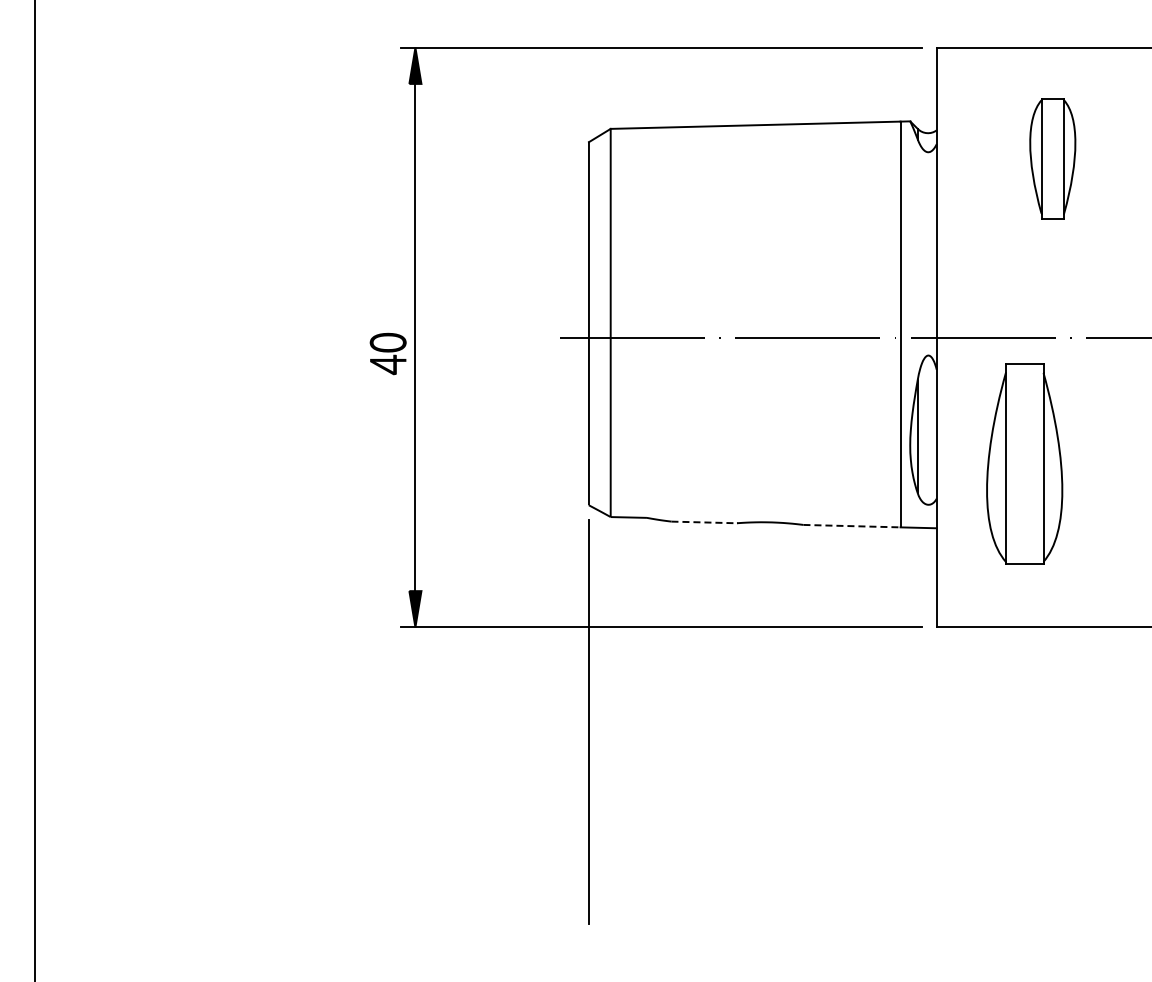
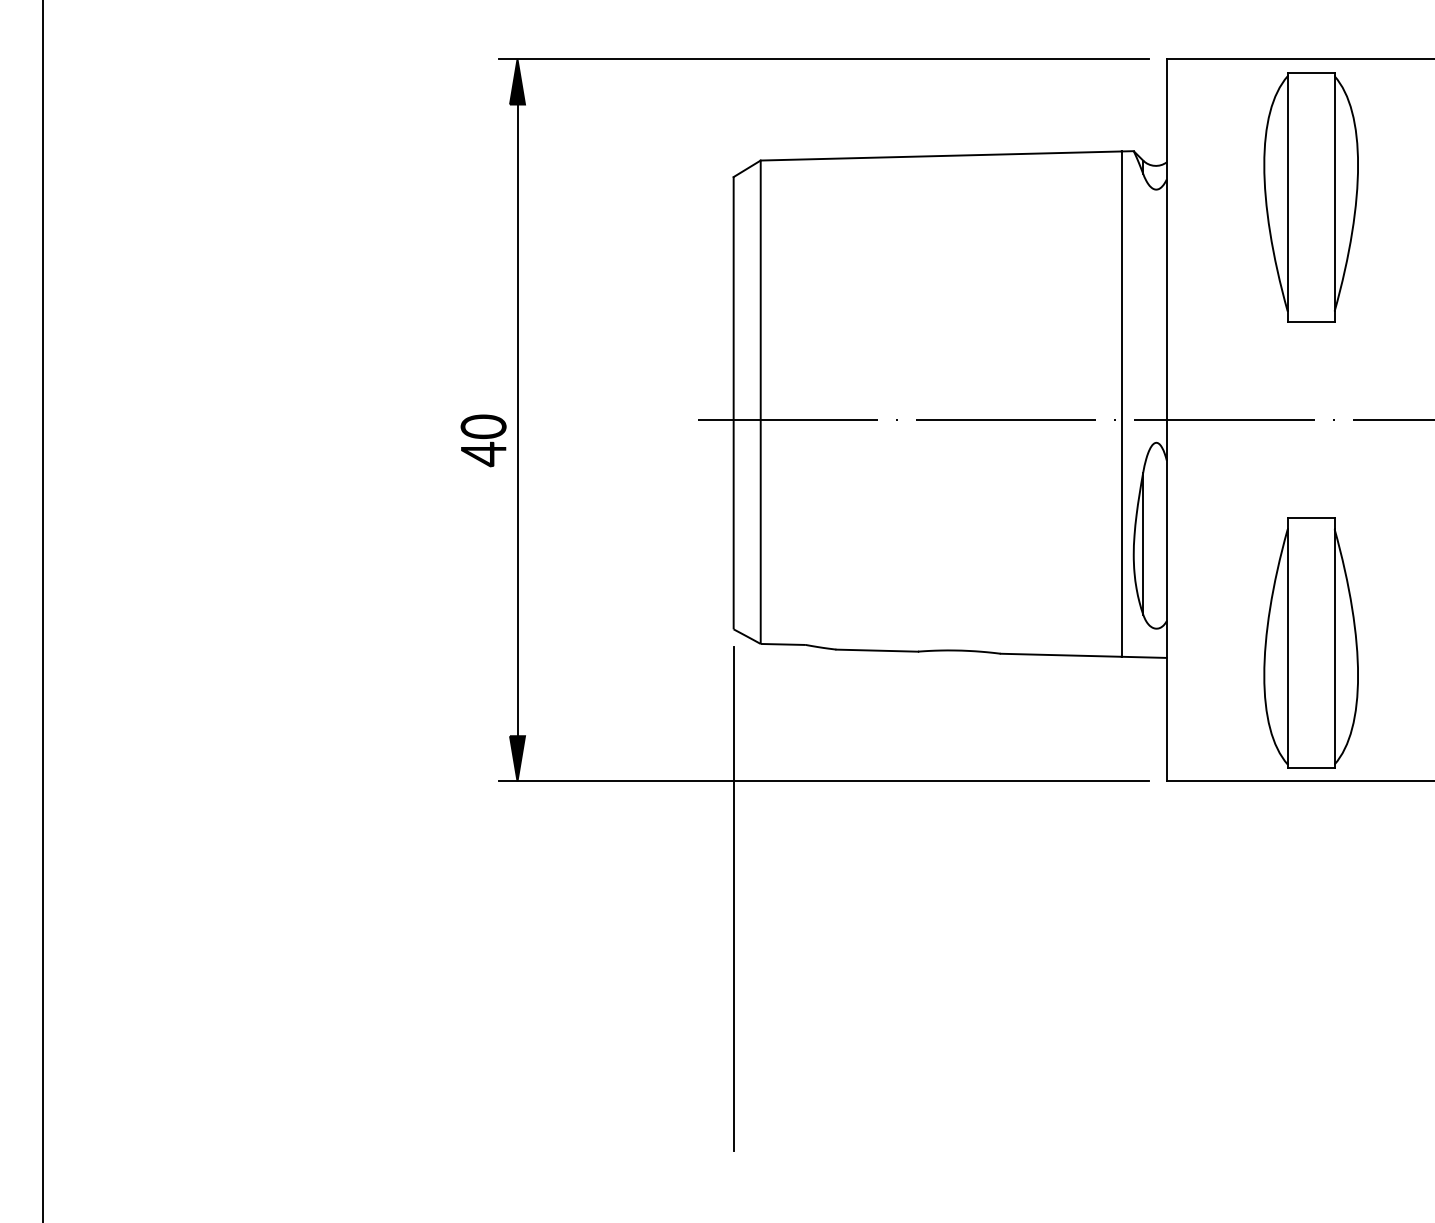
part: (1052, 158) -> (1310, 197), size x1.67
part: (1024, 463) -> (1310, 642), moved
line: (704, 522) -> (877, 650), dashed -> solid
line: (851, 526) -> (1060, 655), dashed -> solid

